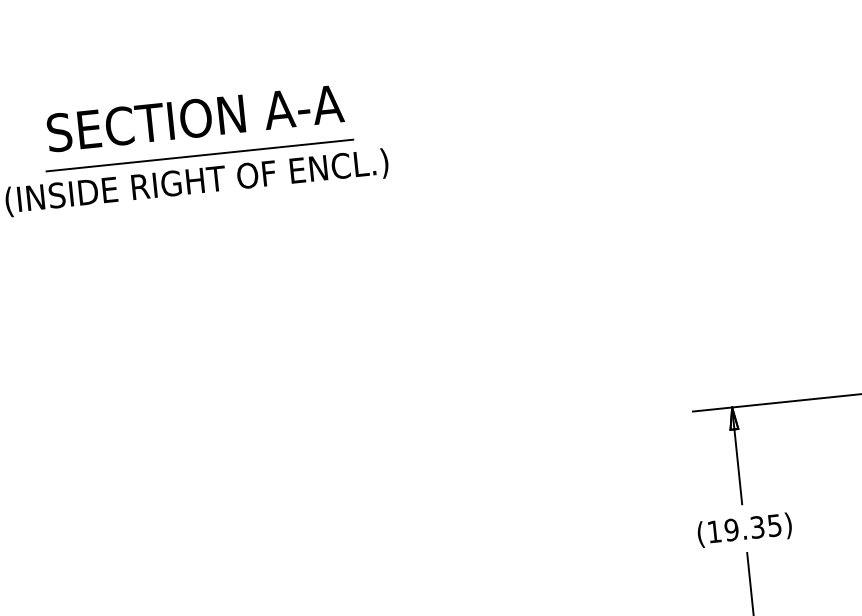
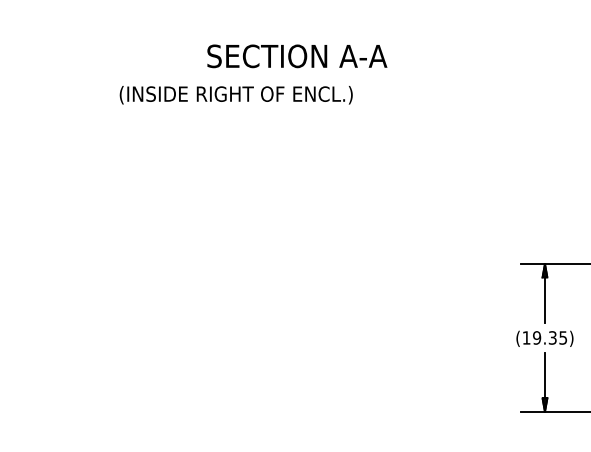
text: (195, 118) -> (297, 56), moved
line: (199, 156) -> (239, 79), removed

